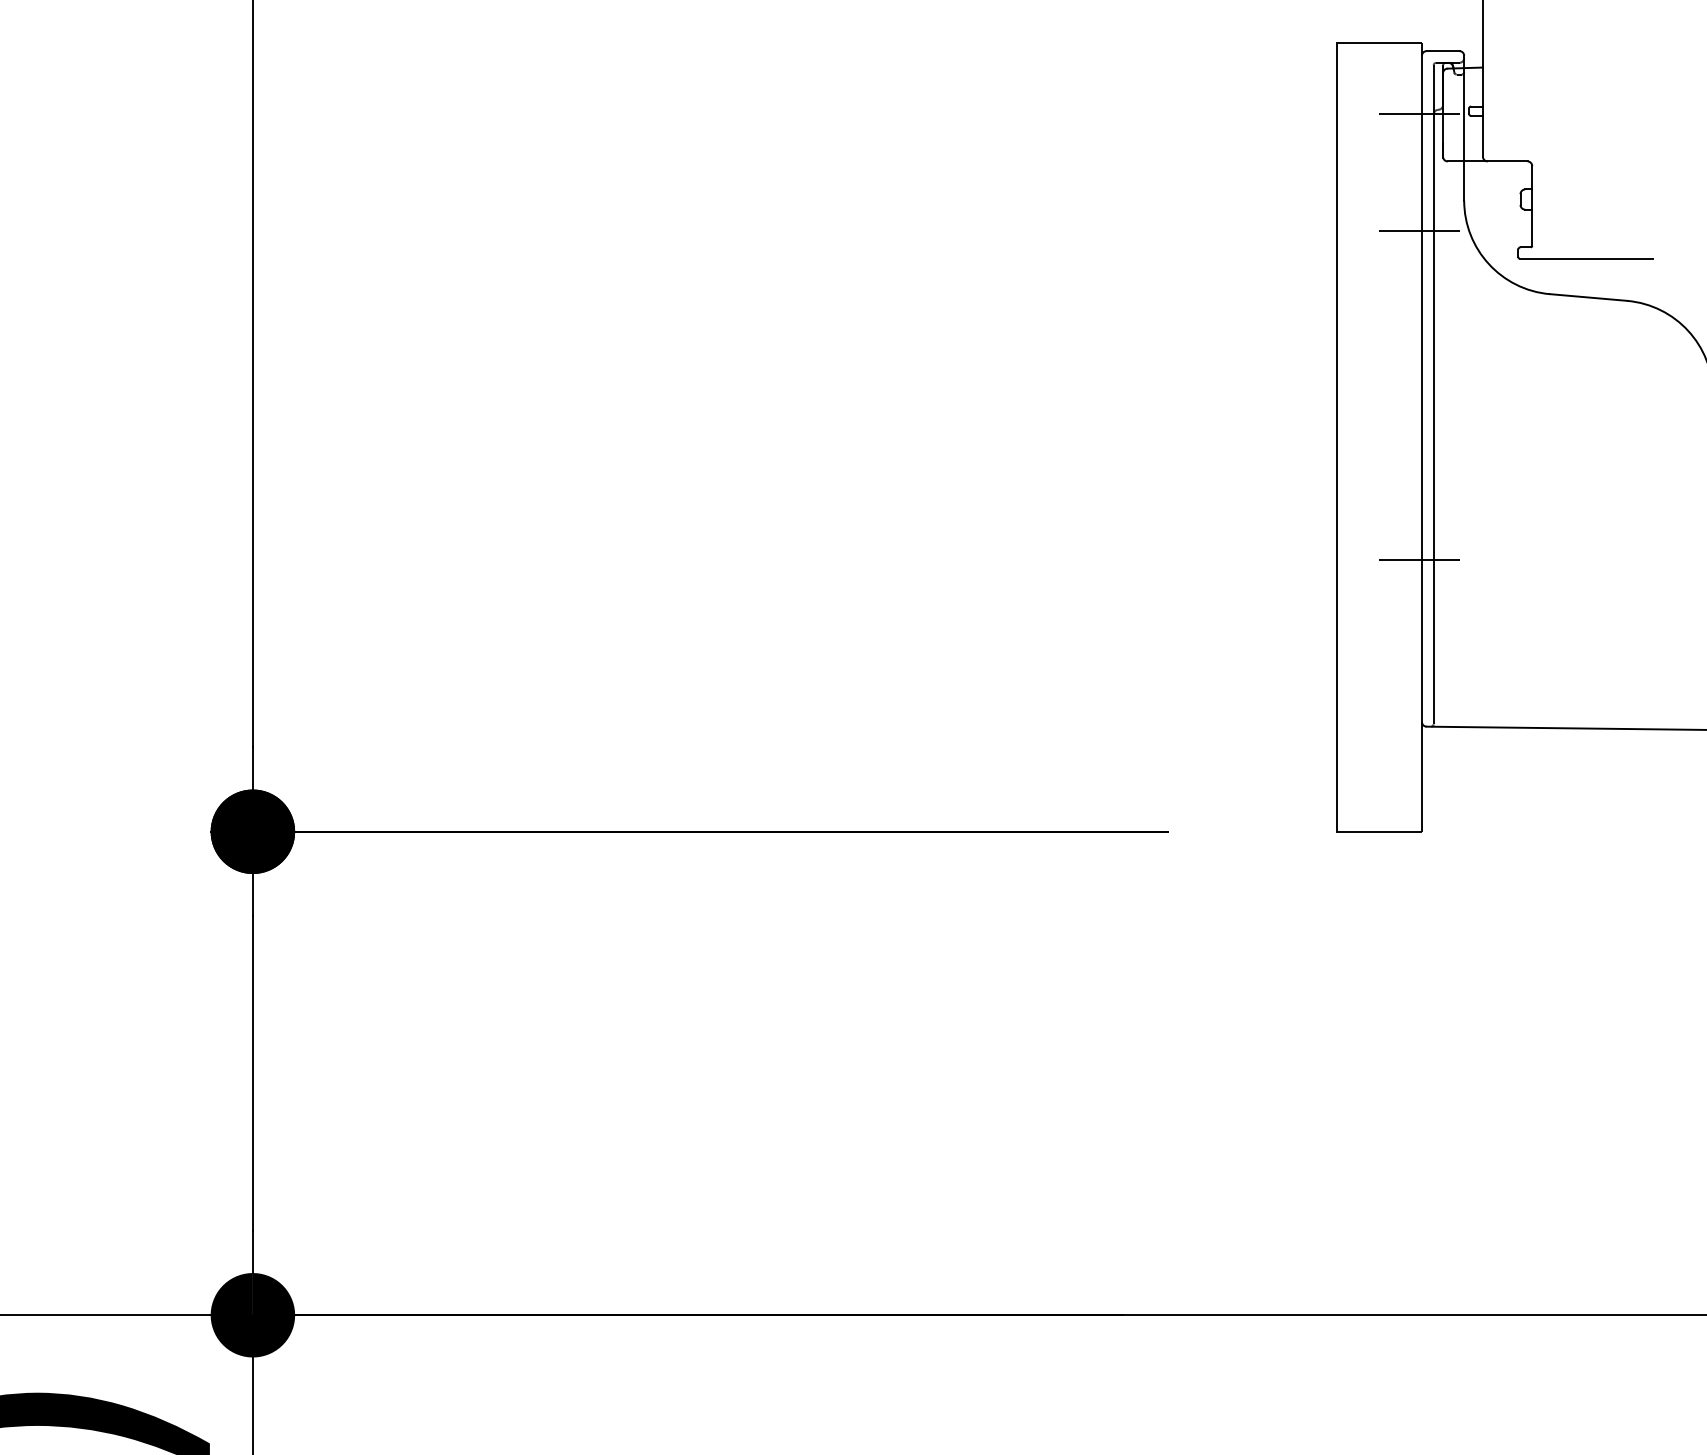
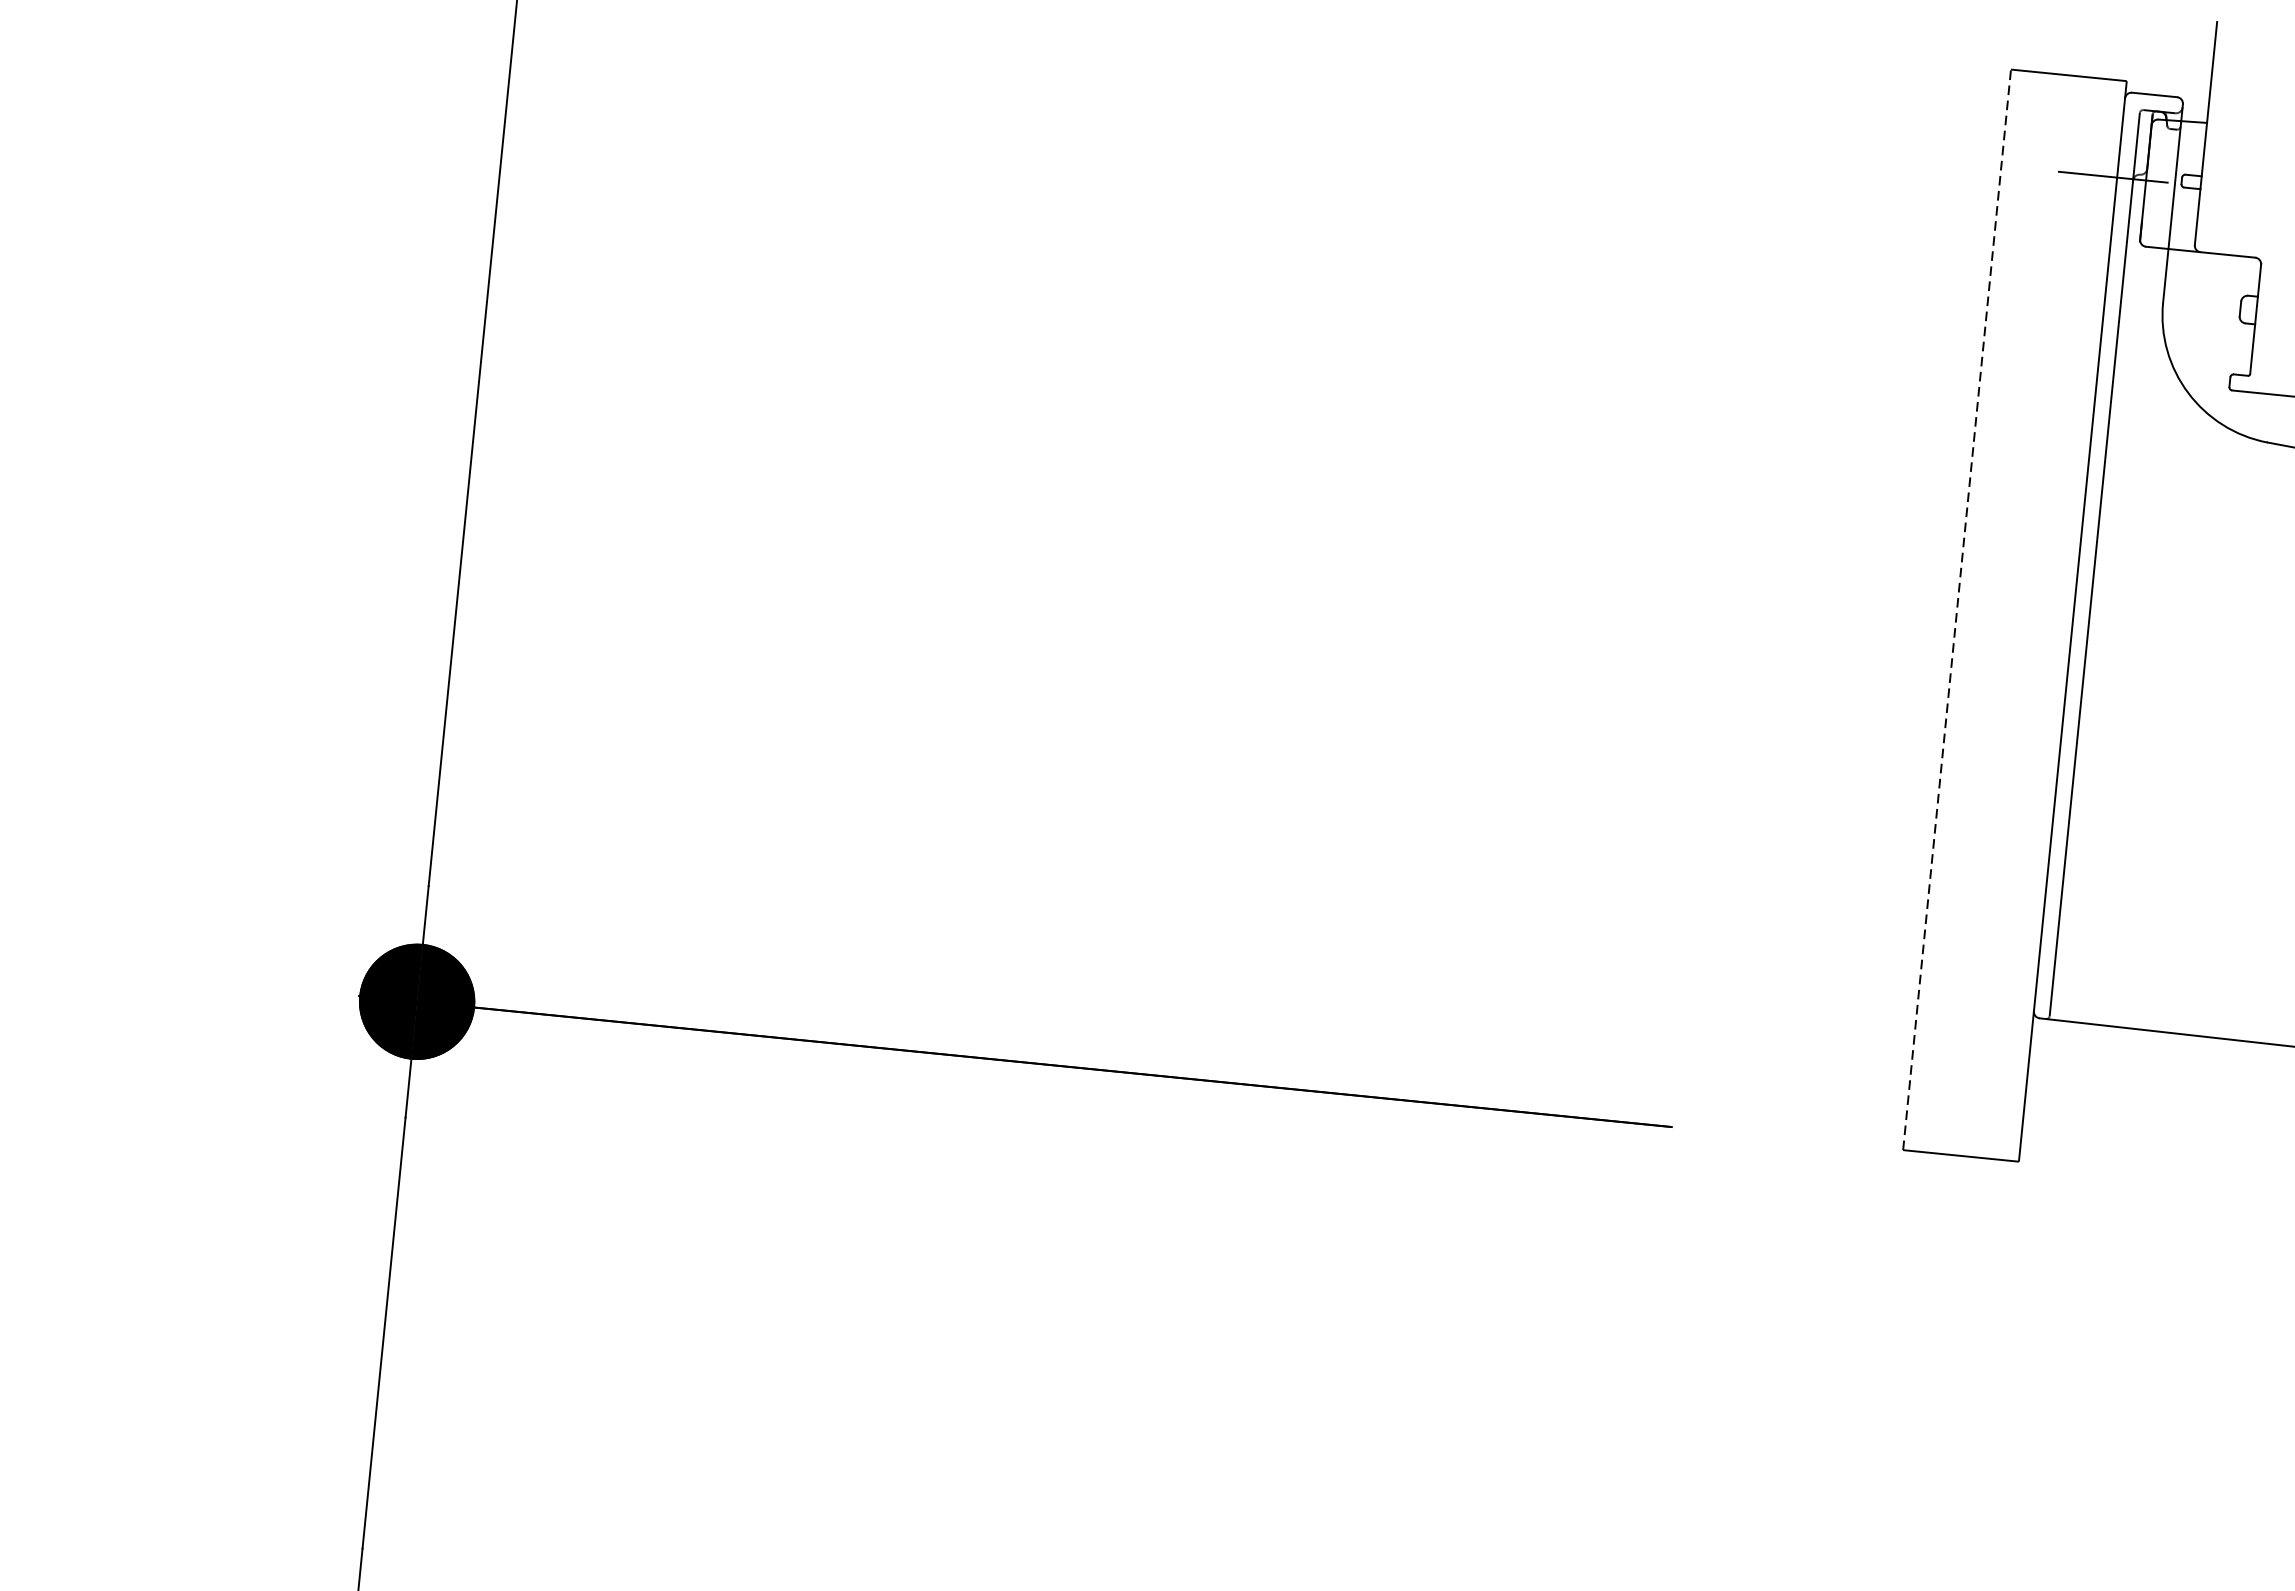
line: (1418, 230) -> (2096, 337), removed
line: (1337, 436) -> (1957, 608), solid -> dashed
line: (1418, 559) -> (2051, 788), removed

